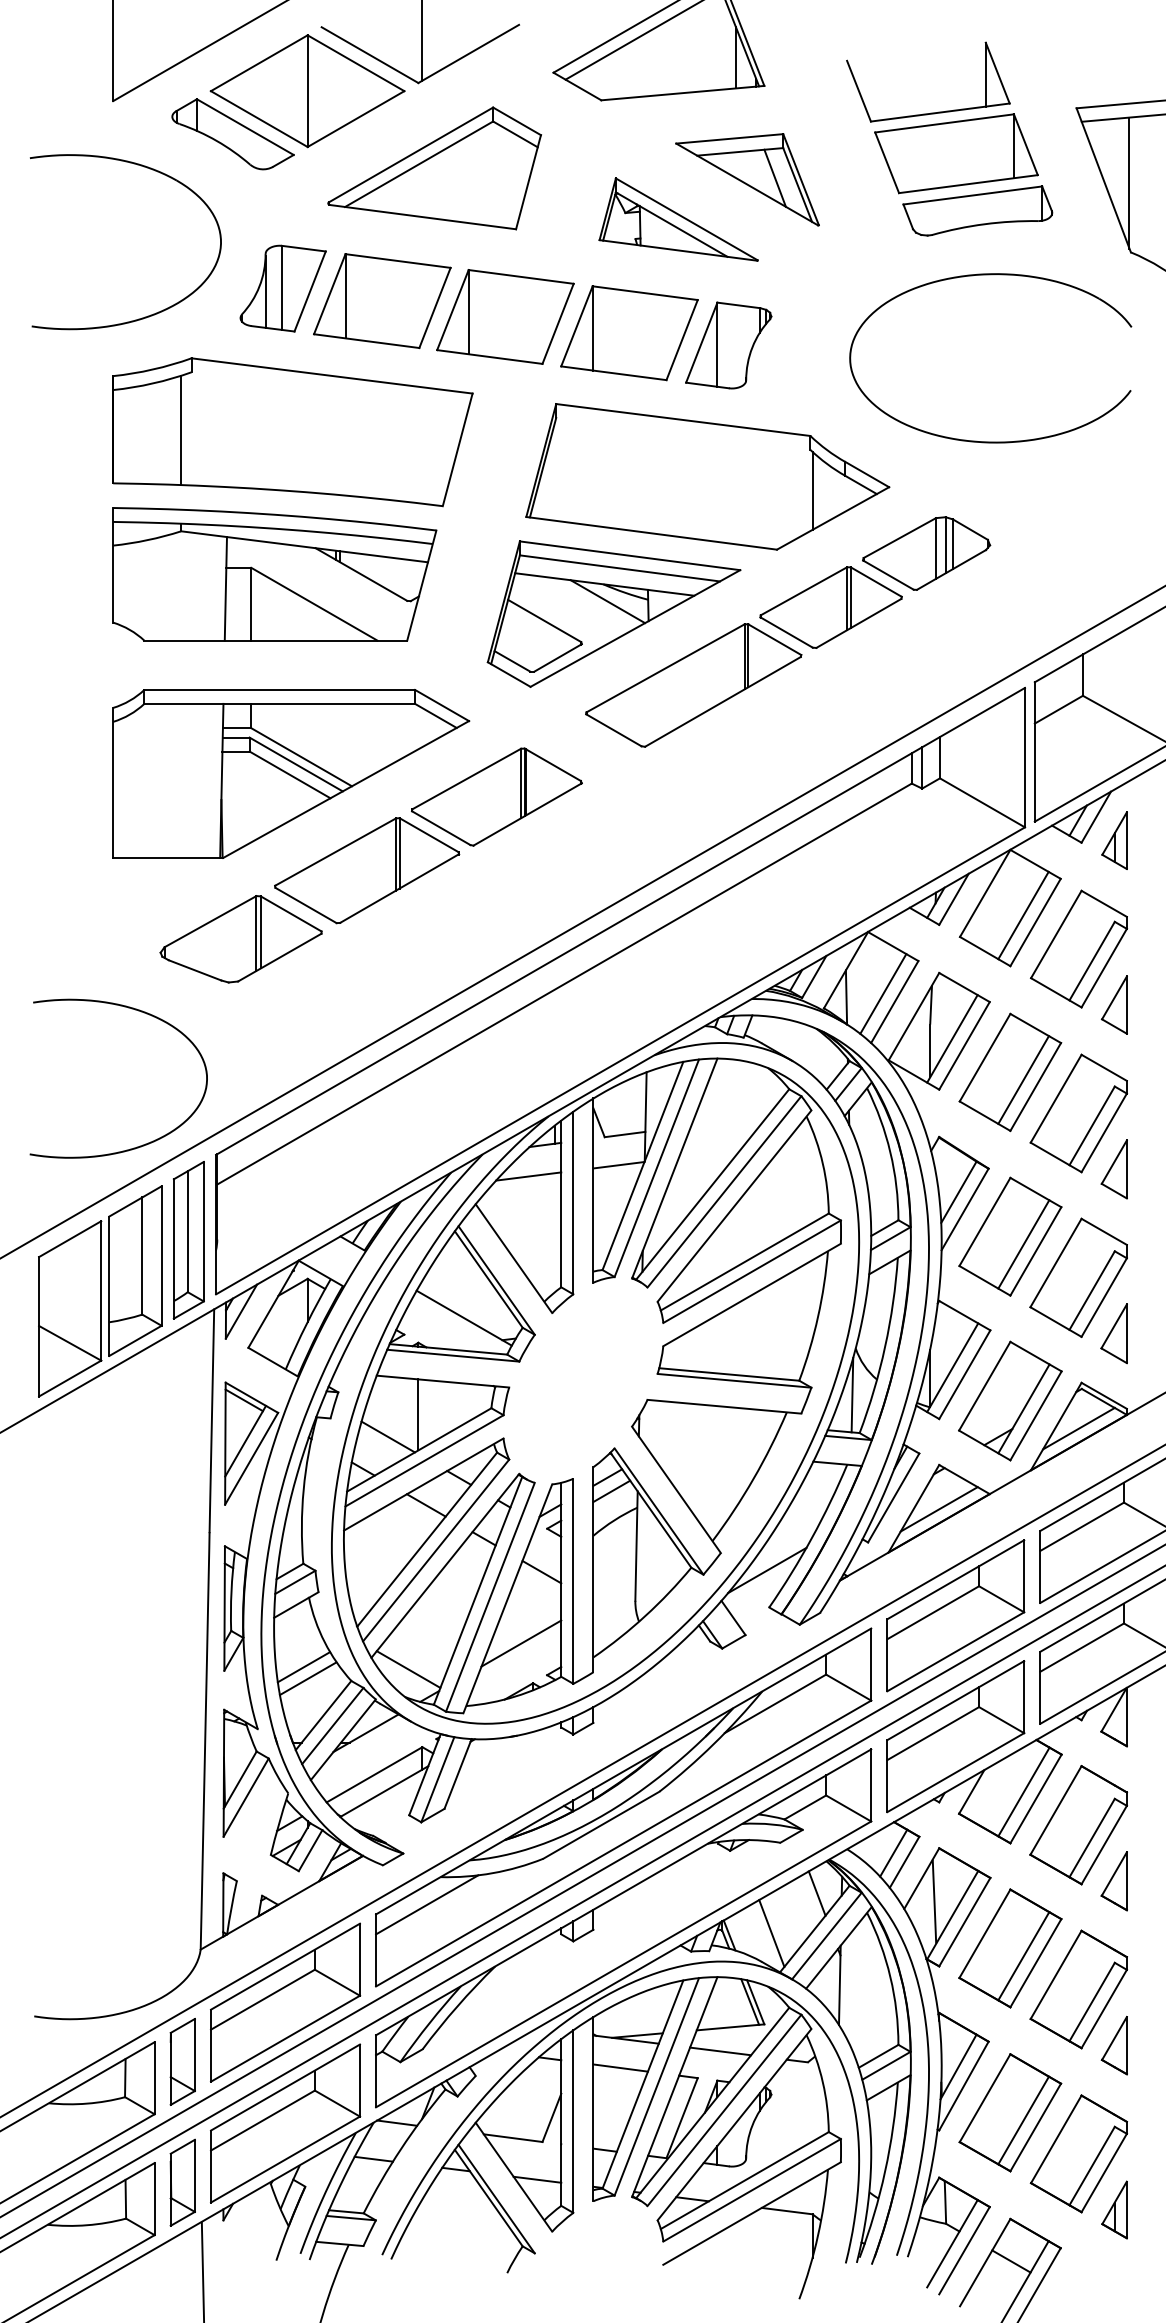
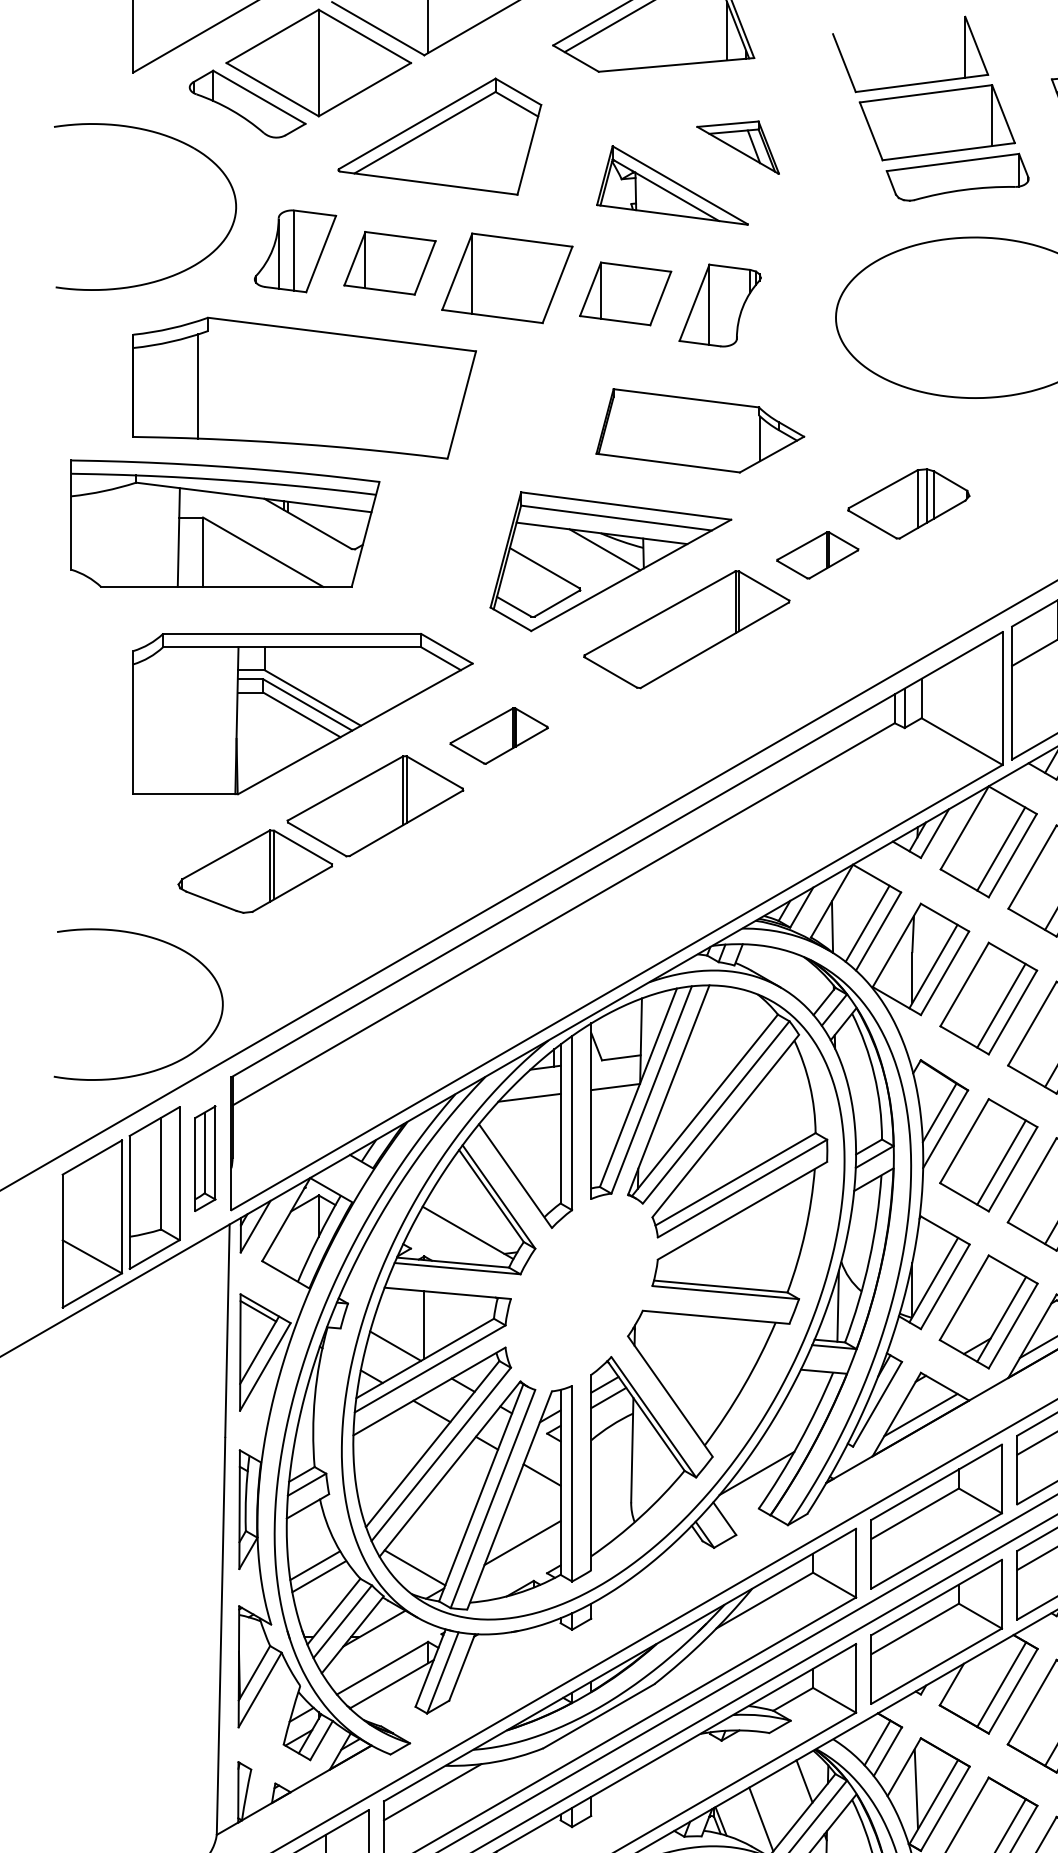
part: (747, 179) -> (738, 147), size x0.6
part: (382, 301) -> (390, 263), size x0.7
part: (629, 333) -> (625, 294), size x0.7
part: (707, 476) -> (699, 430), size x0.6
part: (274, 574) -> (225, 523), moved
part: (830, 607) -> (817, 555), size x0.6
part: (496, 796) -> (498, 735), size x0.6
part: (188, 1240) -> (205, 1158), size x0.7

